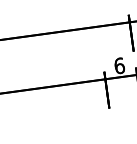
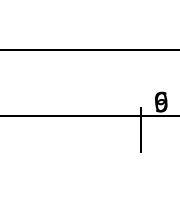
text: (119, 65) -> (161, 101), 6 -> 9

